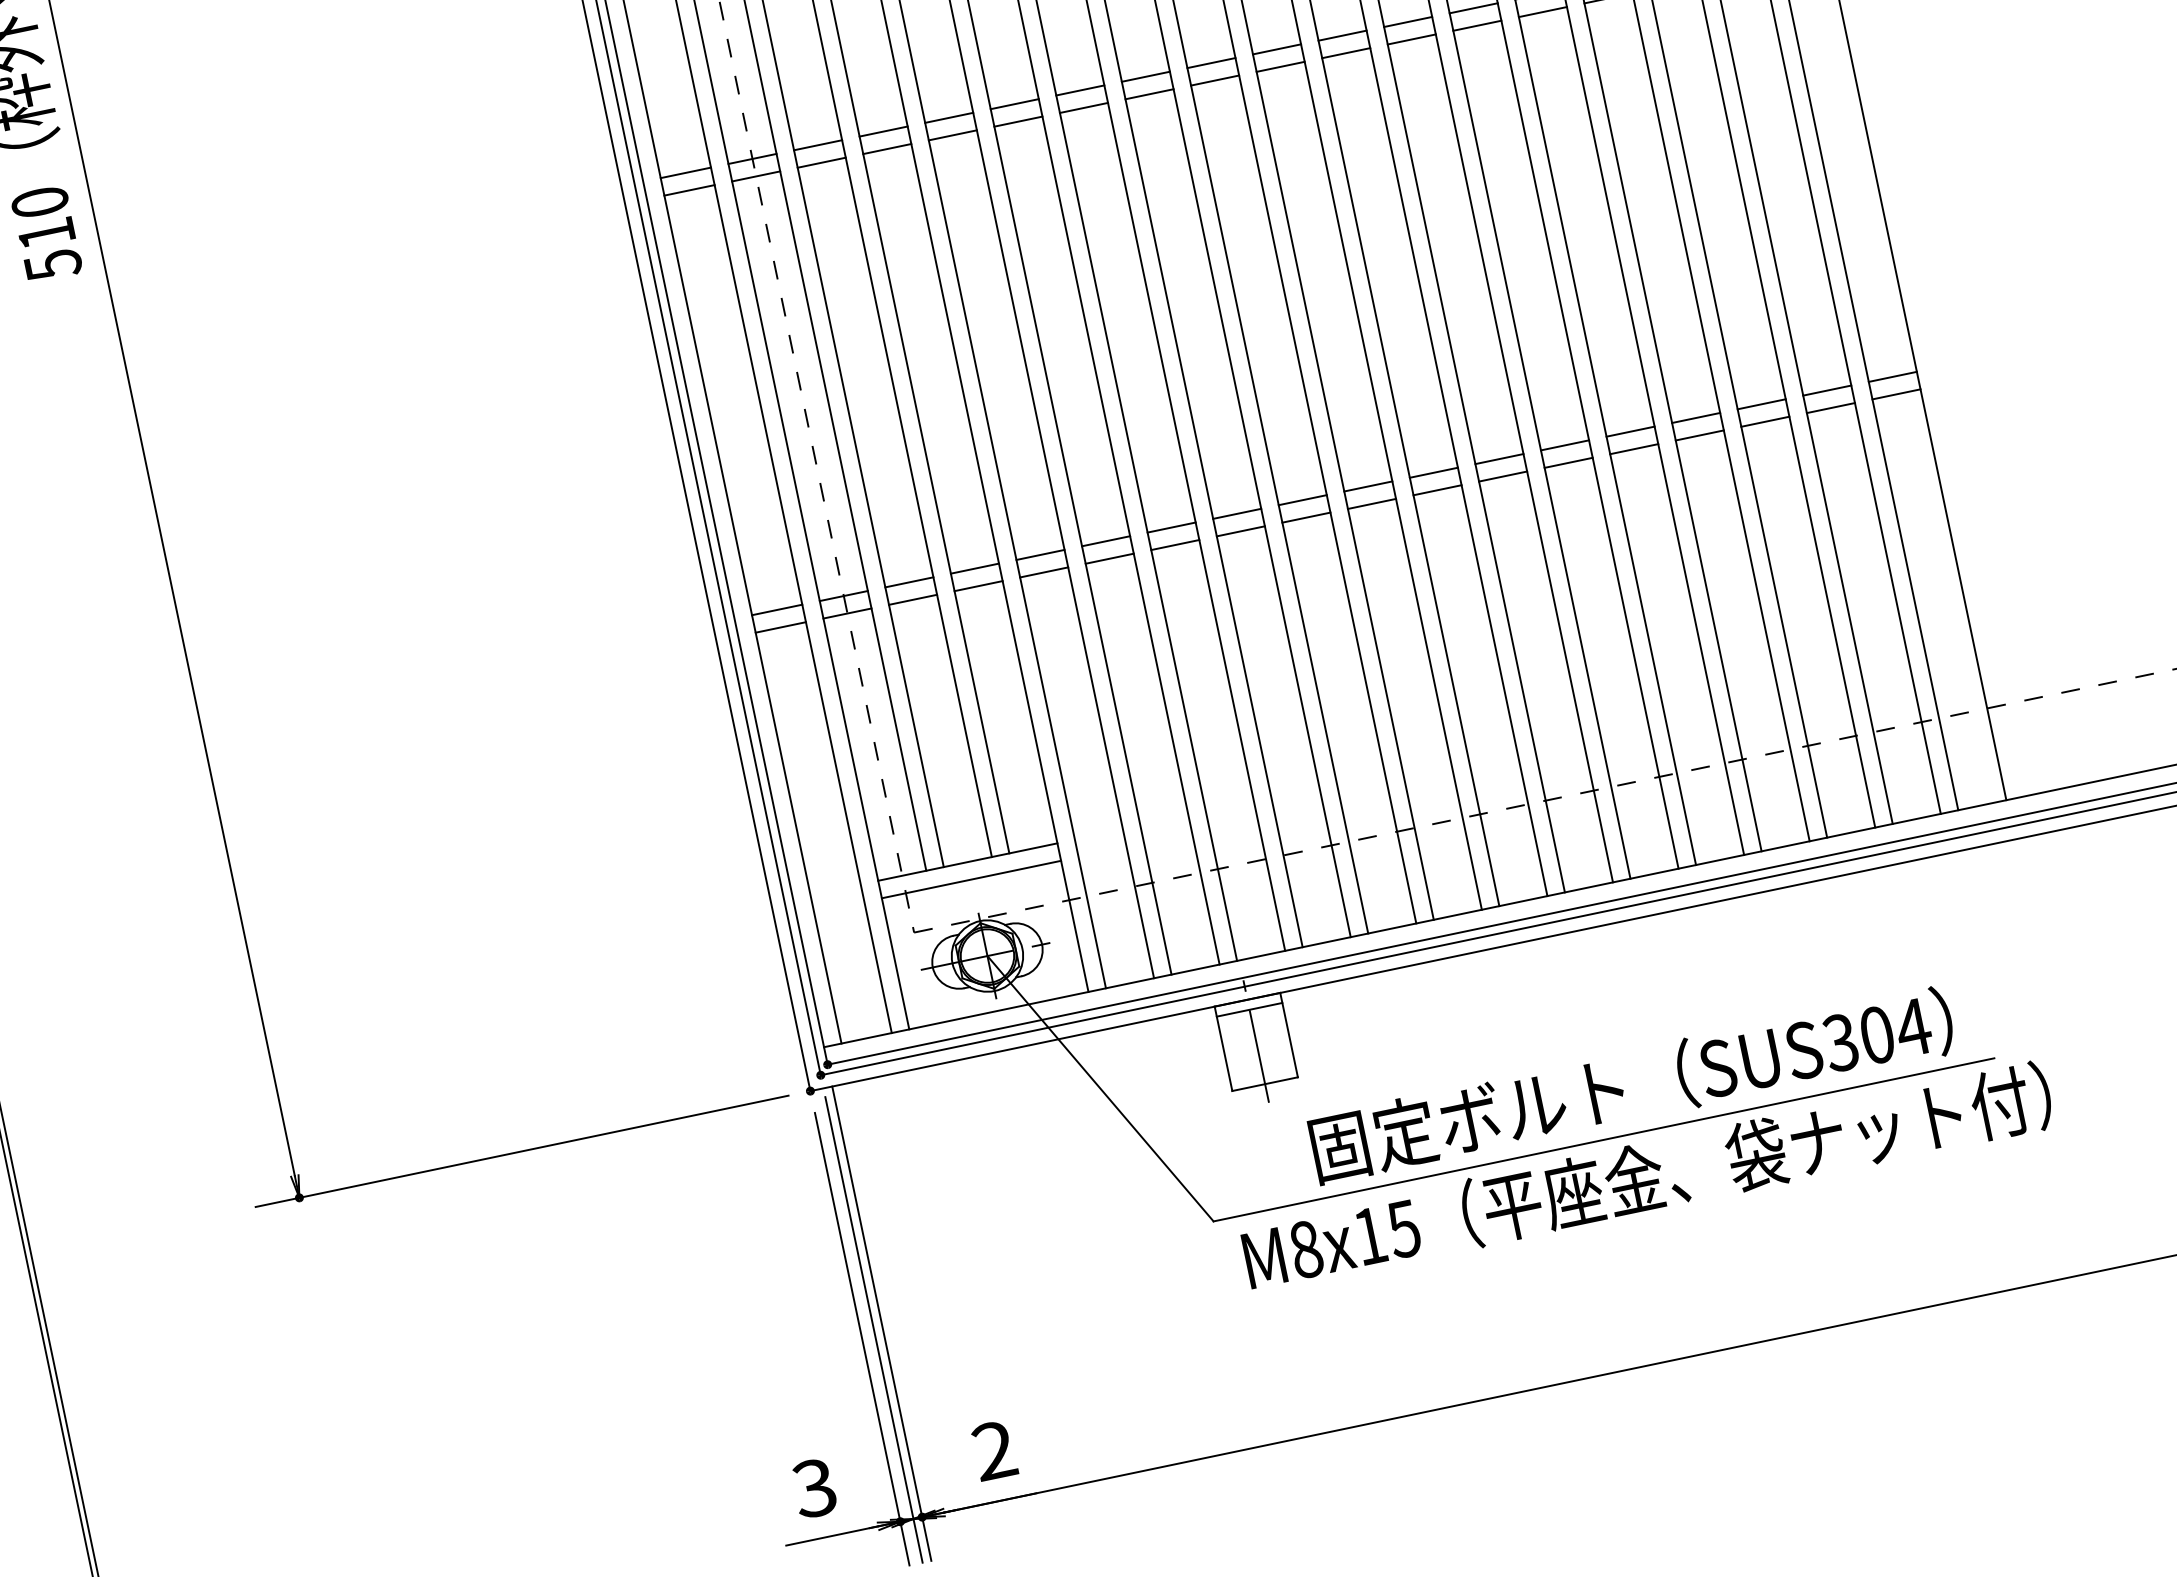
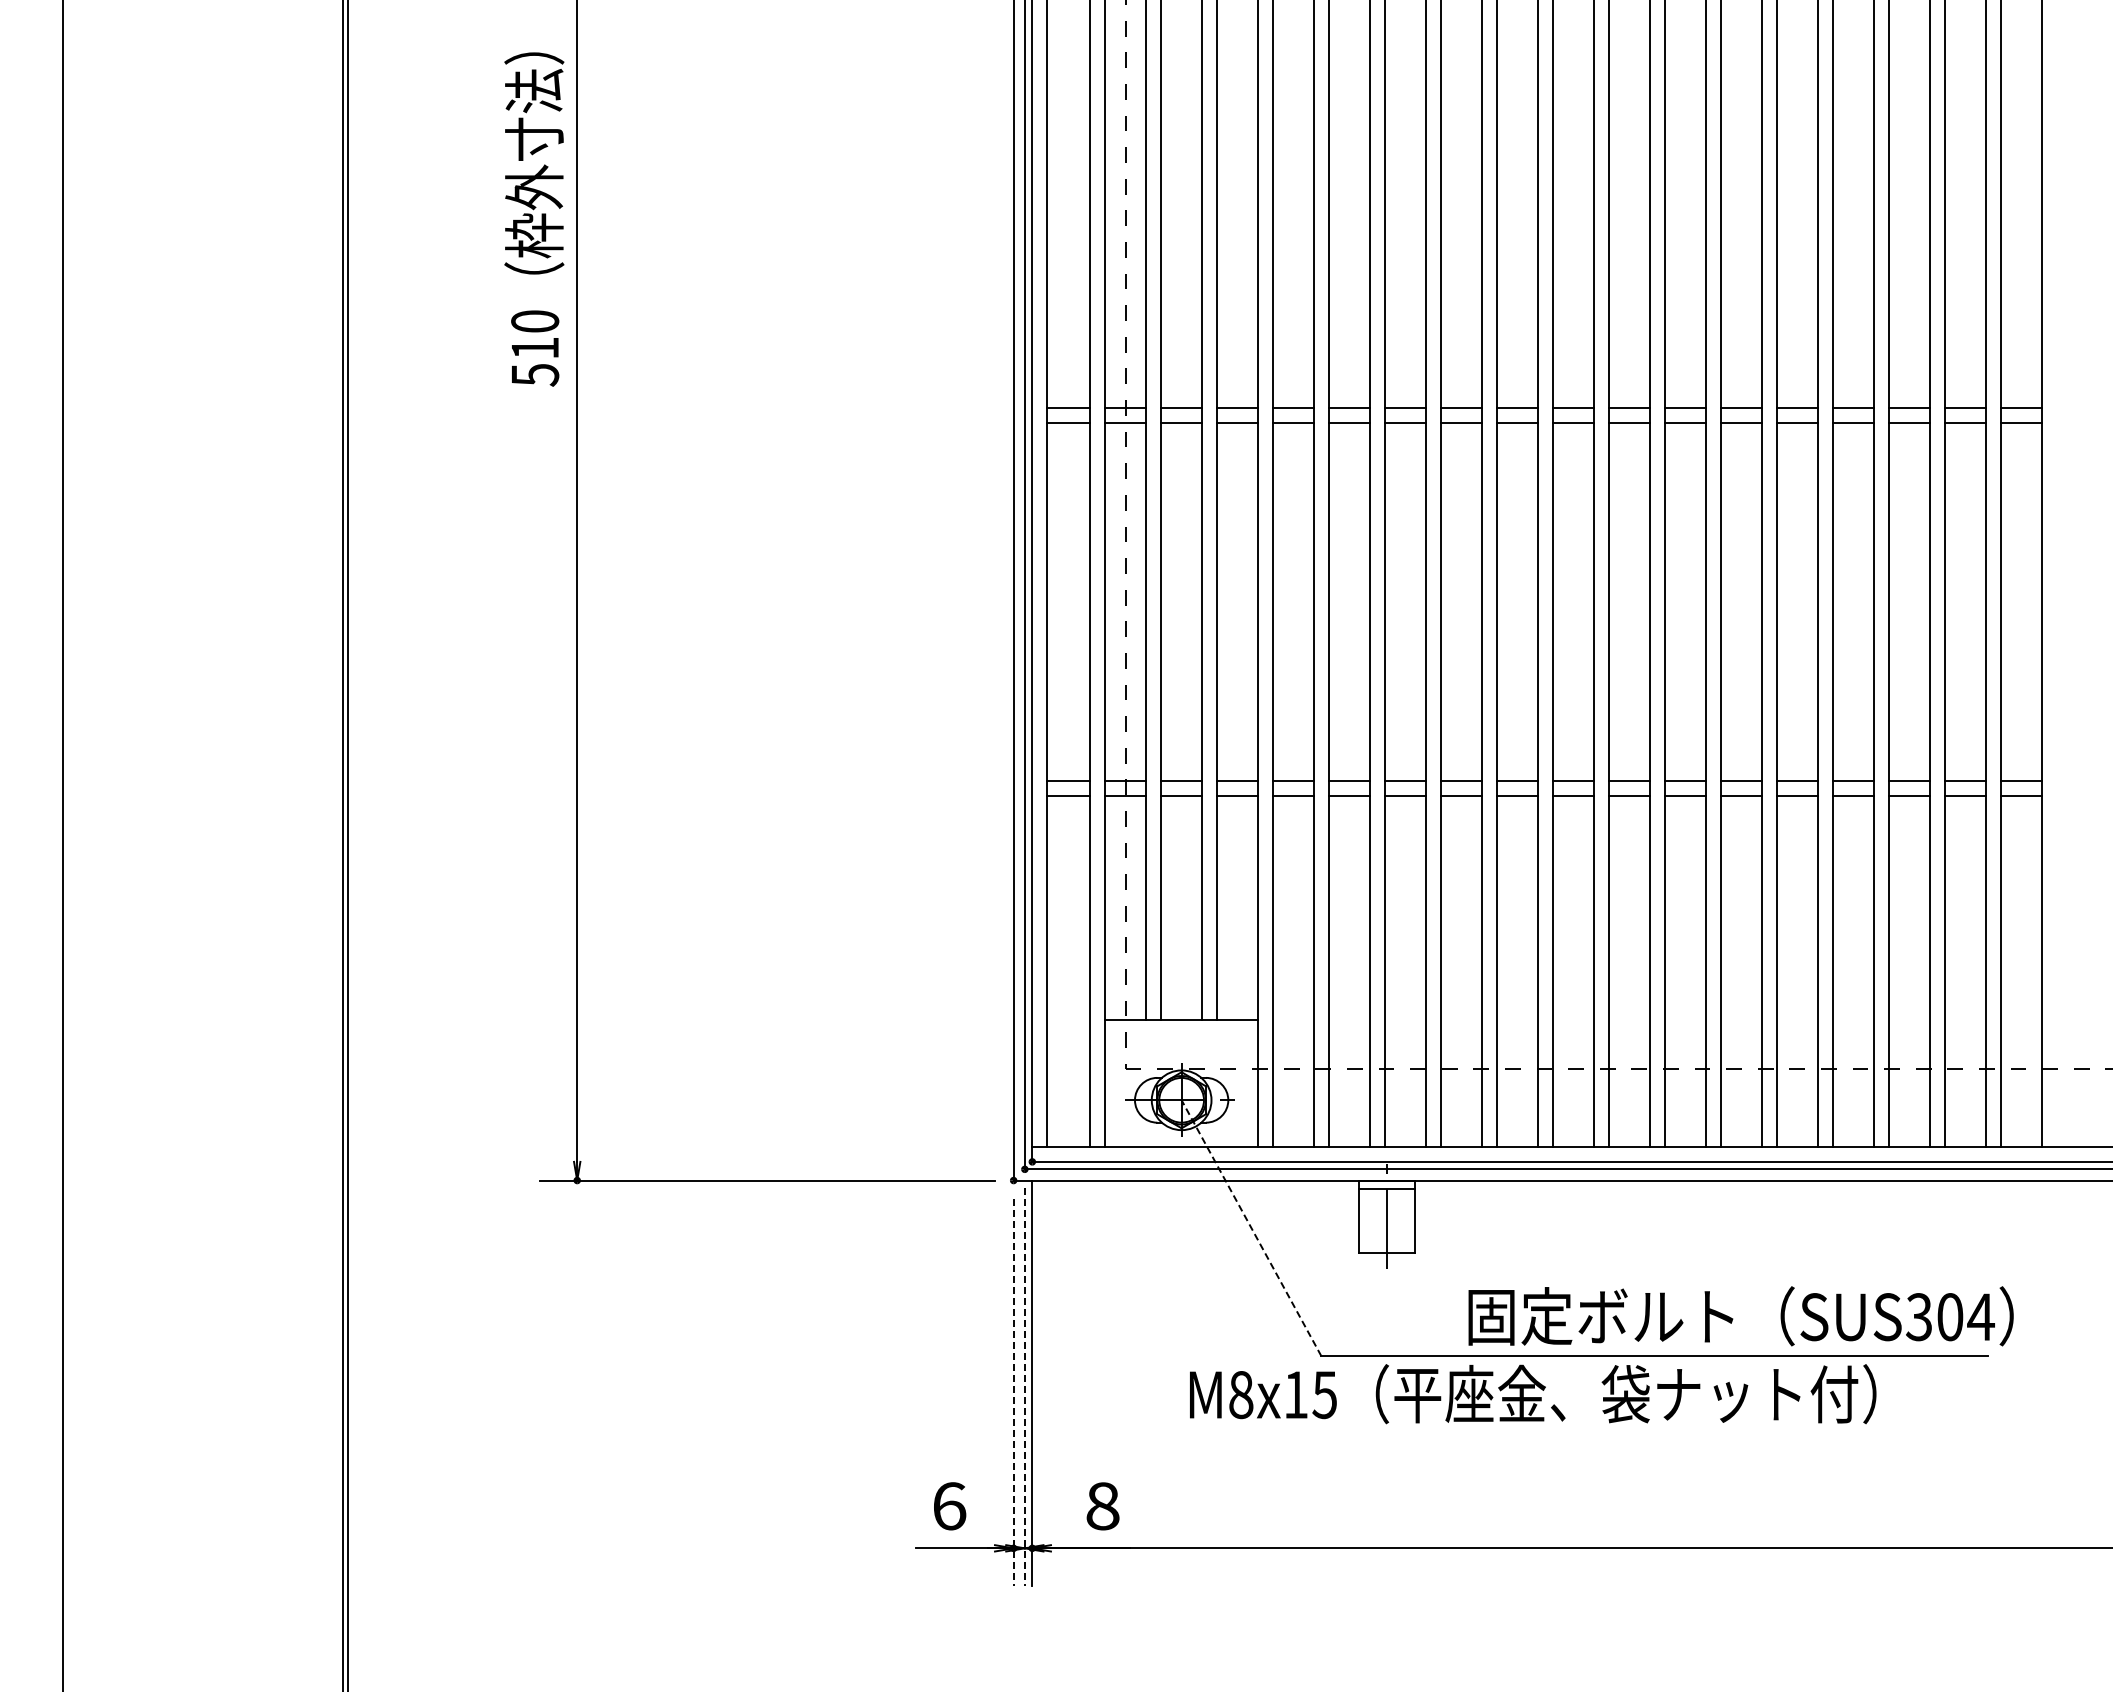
line: (971, 879) -> (1181, 1034), removed
text: (1631, 1085) -> (1740, 1316), moved
line: (1100, 1089) -> (1251, 1228), solid -> dashed
text: (1648, 1177) -> (1533, 1394), moved
line: (873, 1329) -> (1024, 1386), solid -> dashed
line: (862, 1339) -> (1013, 1392), solid -> dashed
text: (994, 1451) -> (1102, 1506), 2 -> 8
text: (815, 1488) -> (949, 1506), 3 -> 6

